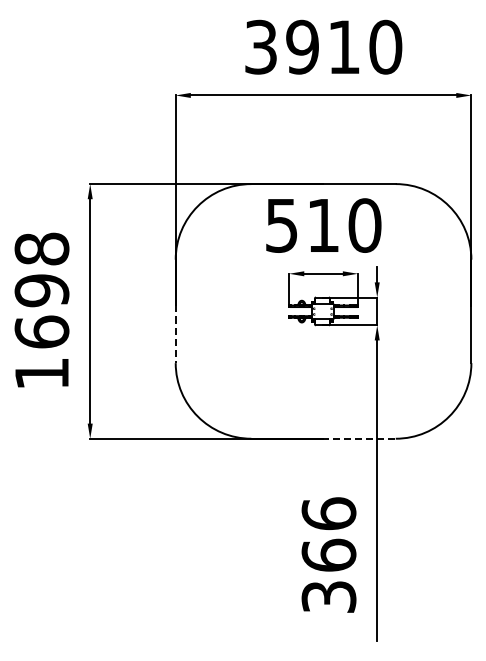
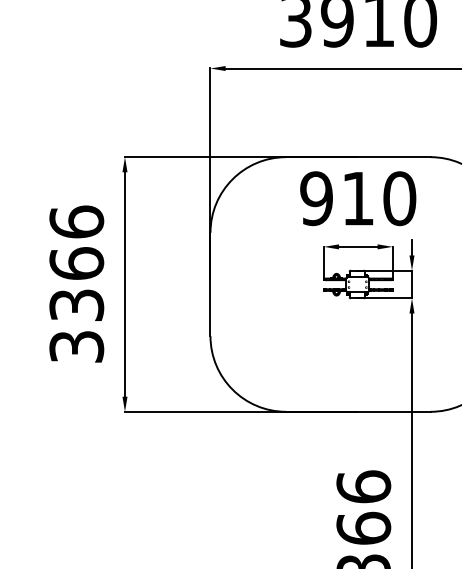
text: (281, 225) -> (316, 198), 510 -> 910
text: (41, 310) -> (76, 283), 1698 -> 3366
line: (175, 334) -> (210, 307), dashed -> solid
line: (359, 438) -> (394, 411), dashed -> solid

